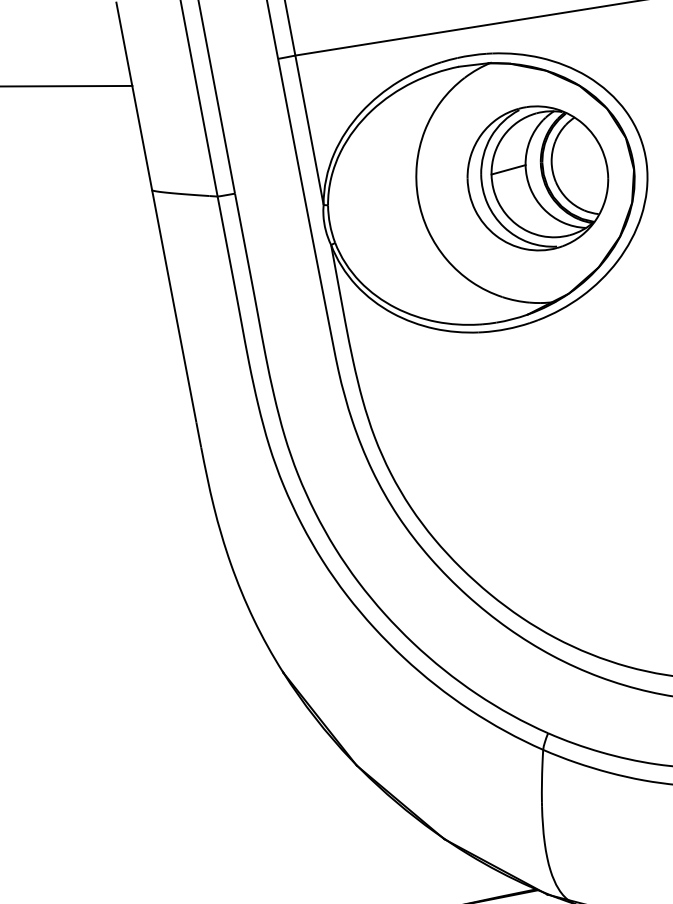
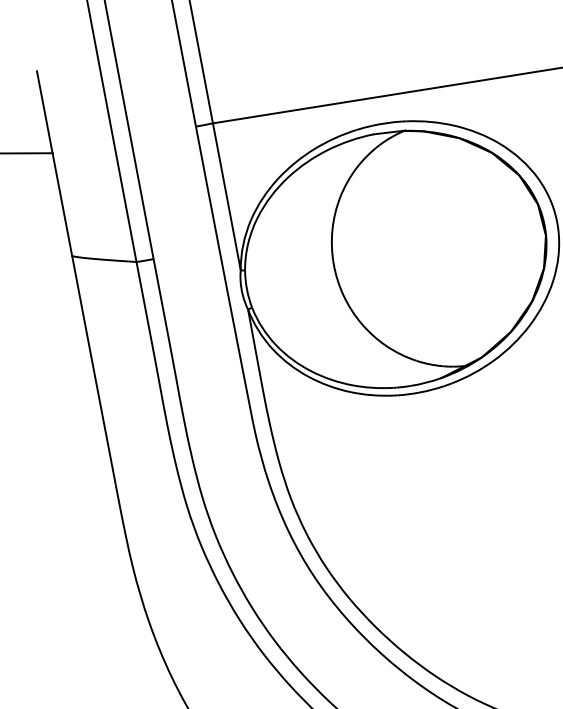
part: (537, 178) -> (451, 244), removed

